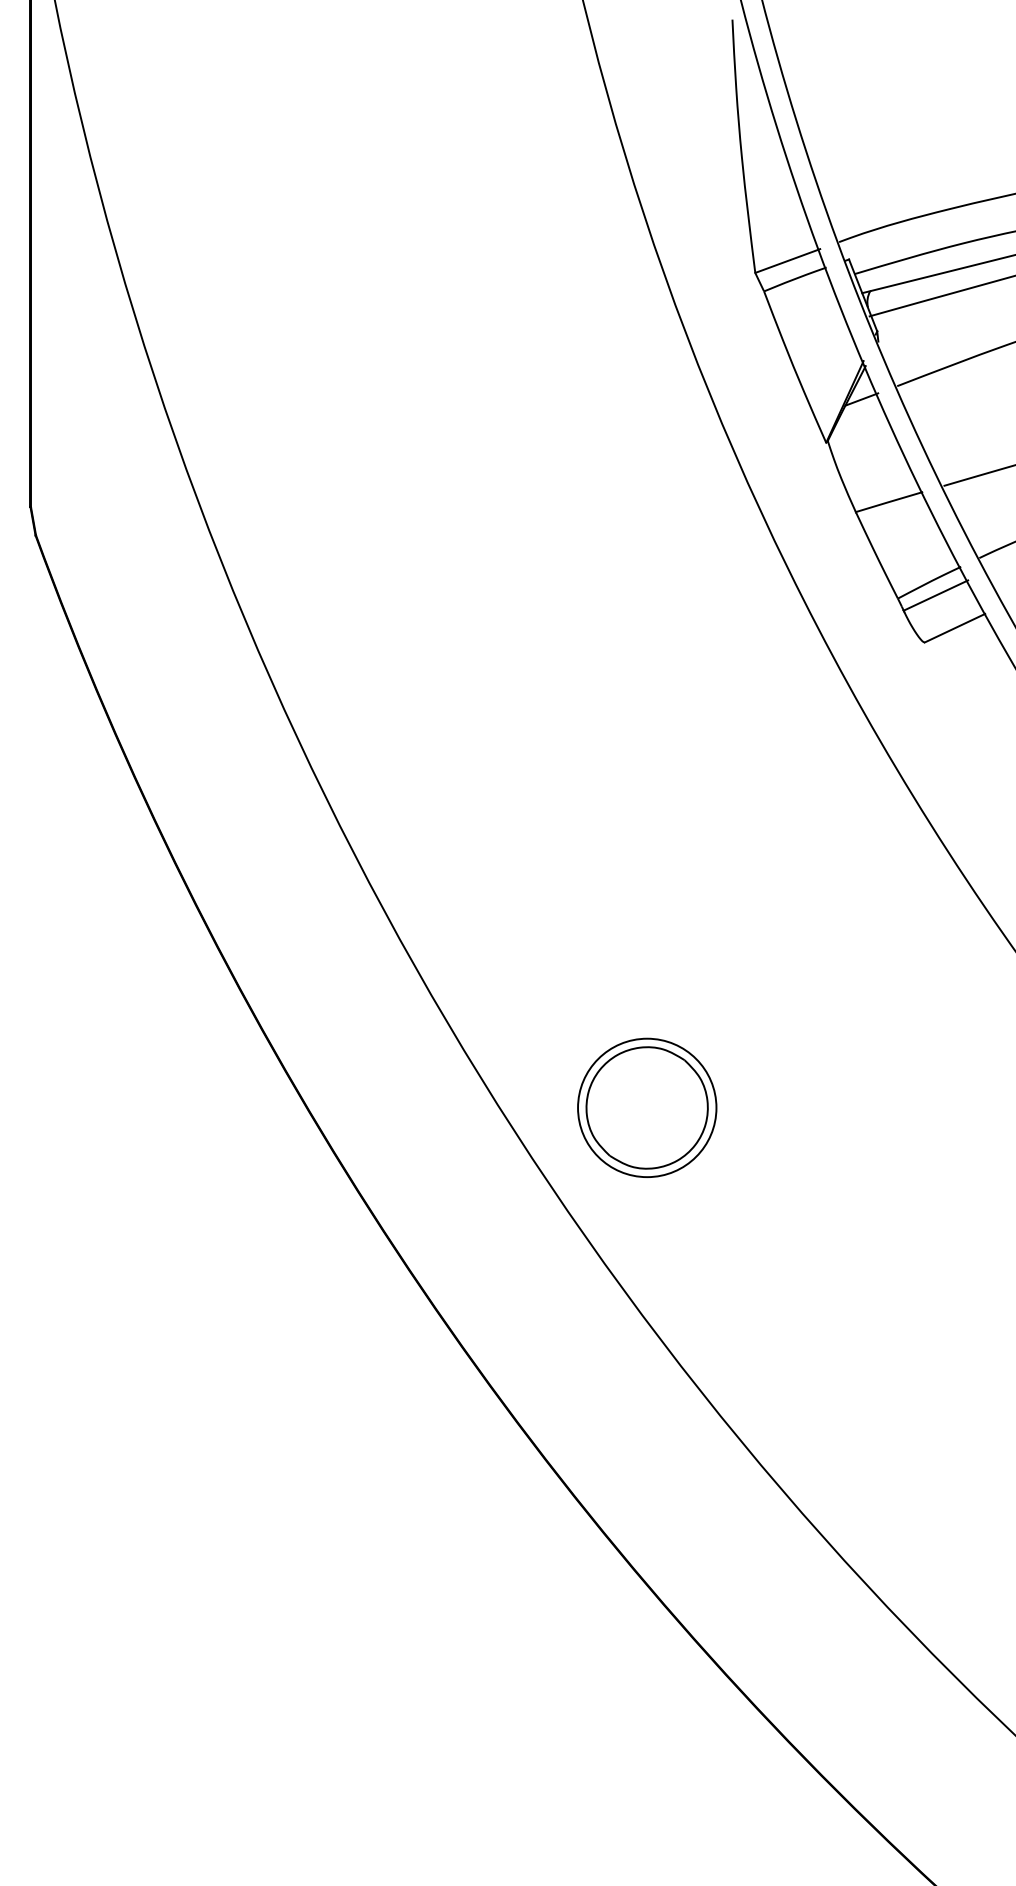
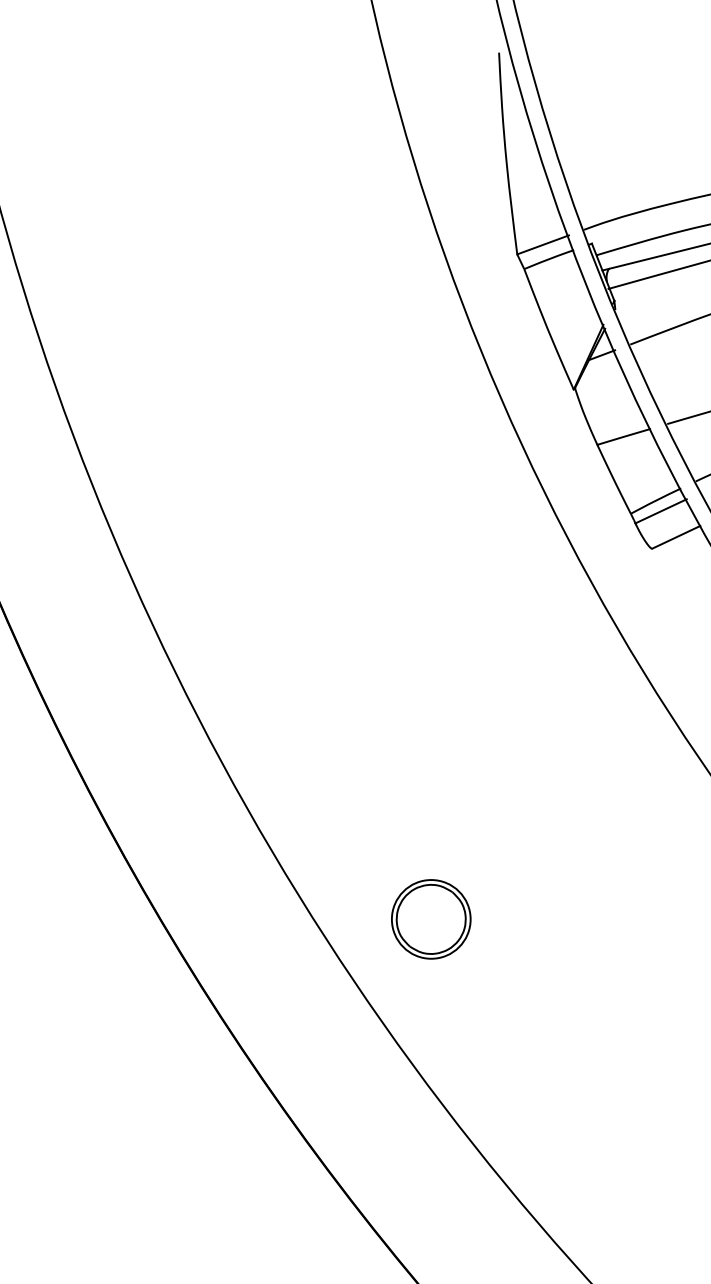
part: (647, 1107) -> (431, 919), size x0.71

